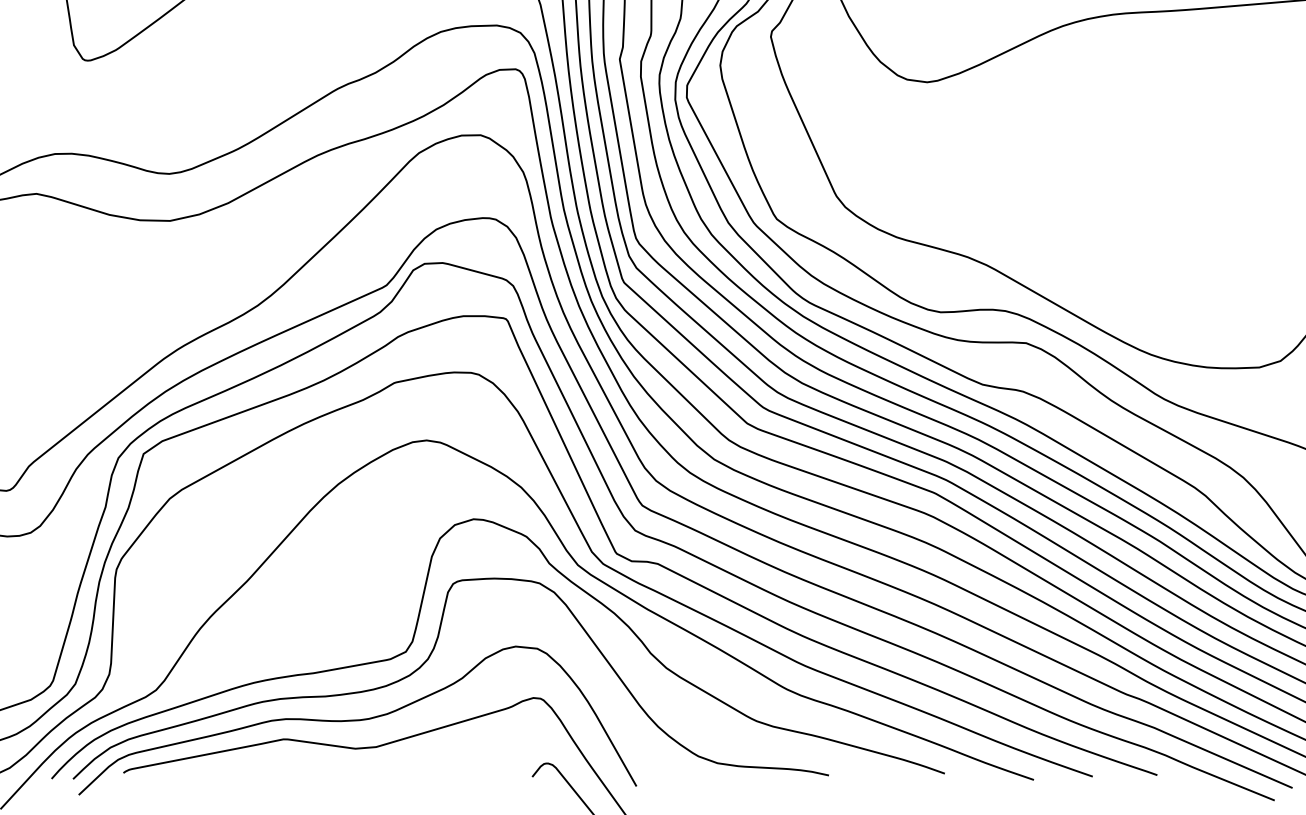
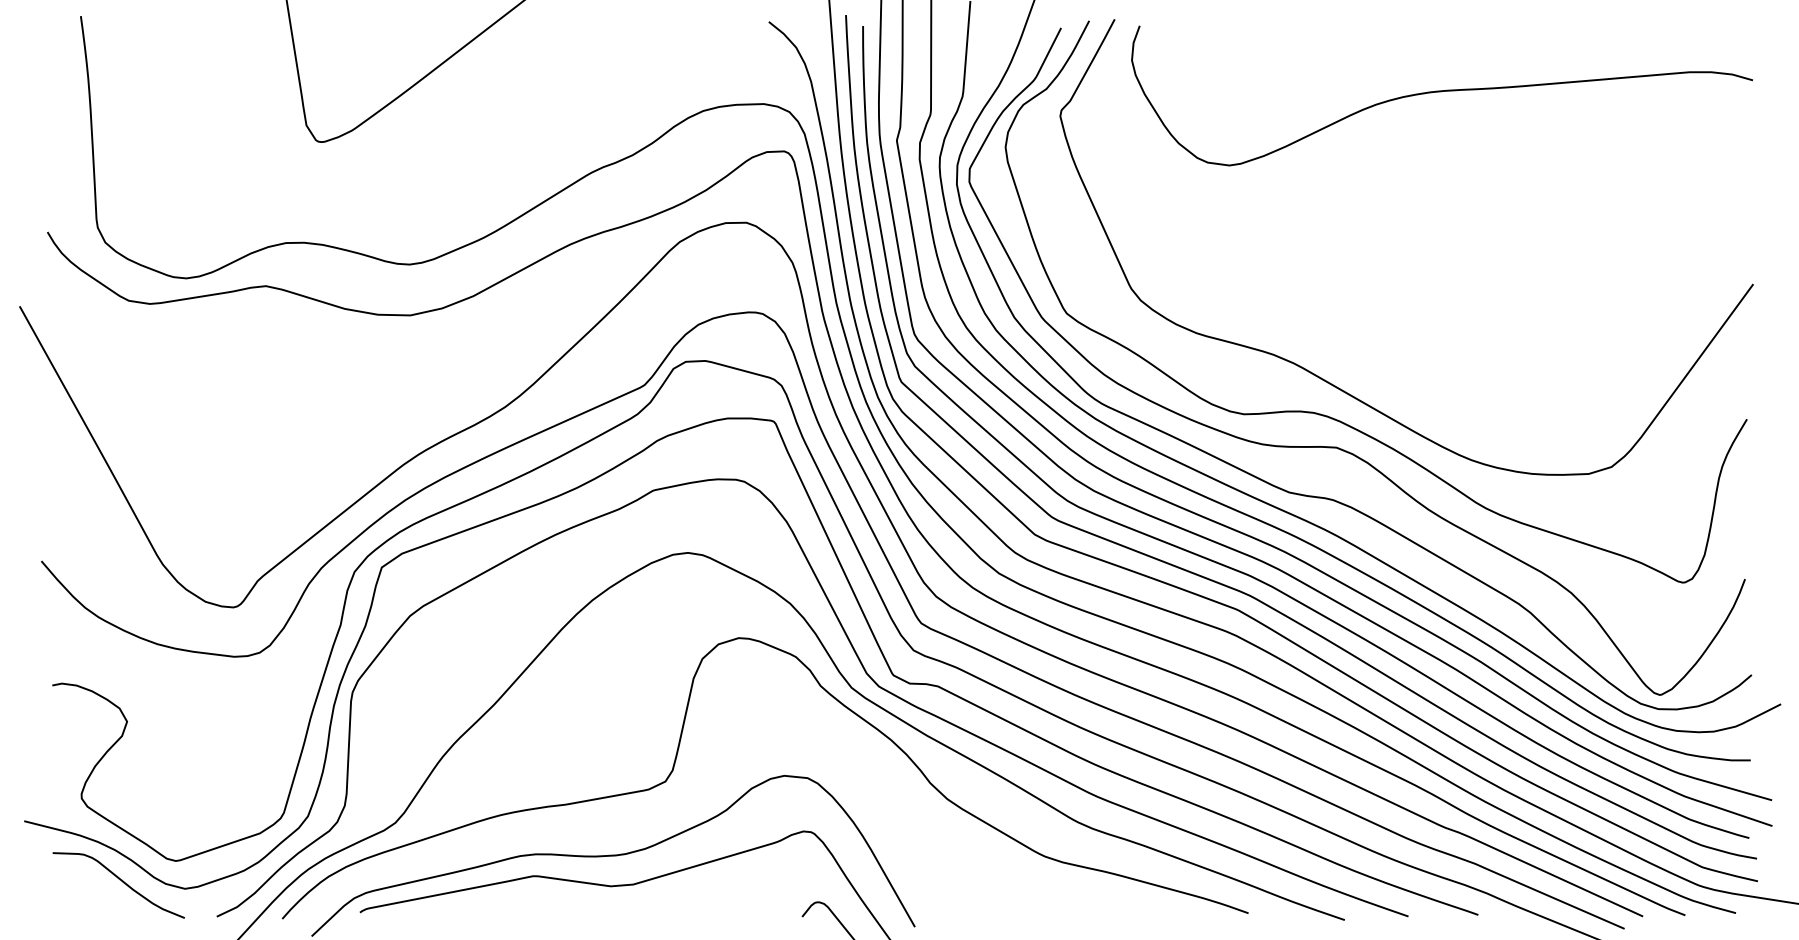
curve: (429, 659) -> (690, 789), removed

